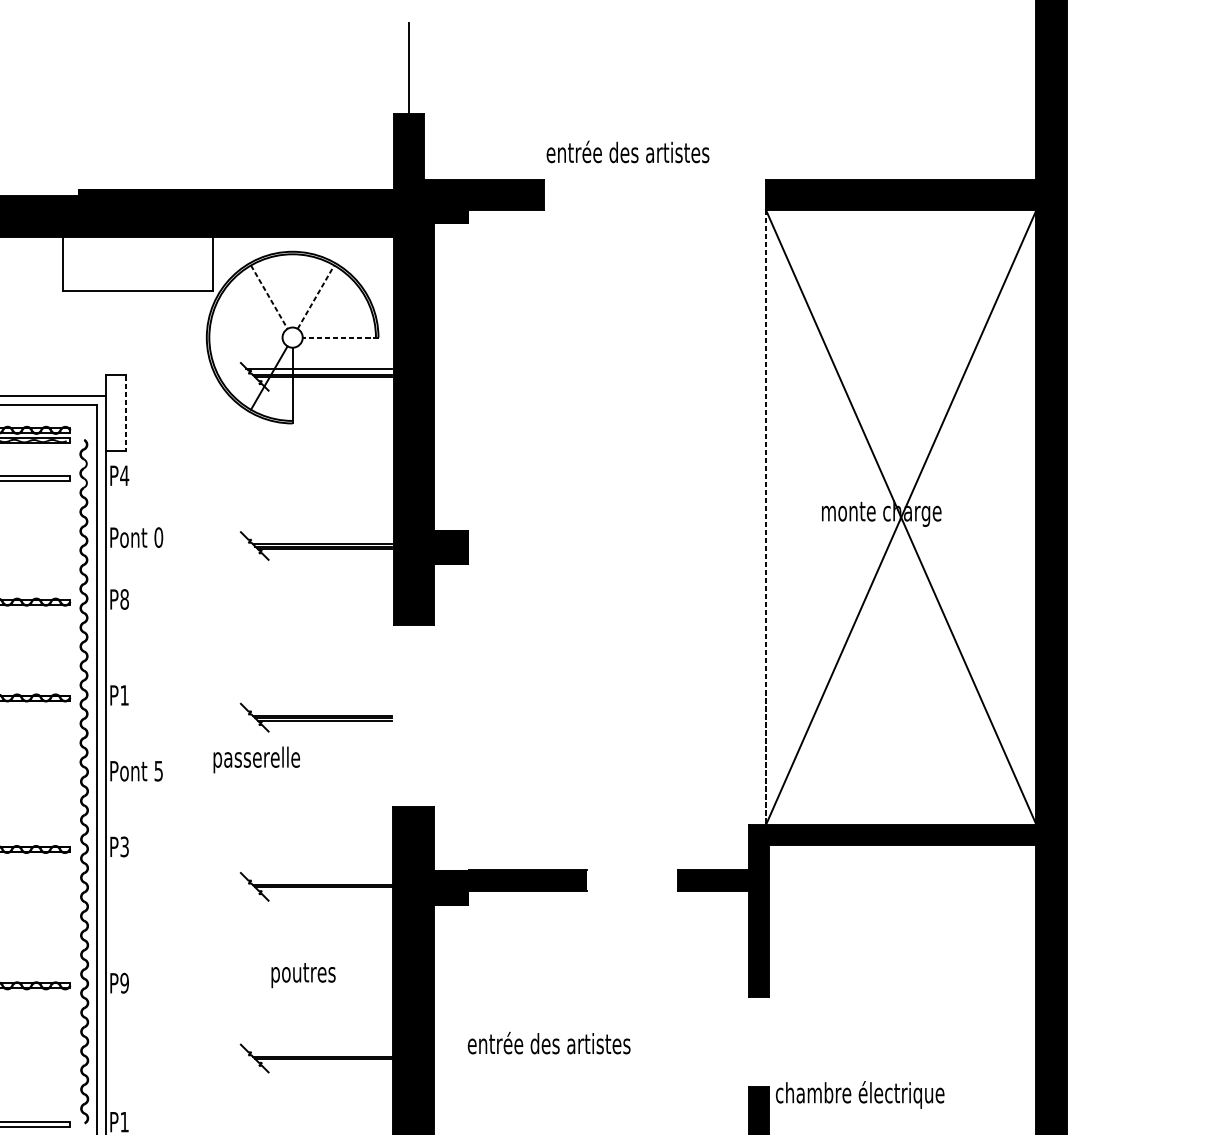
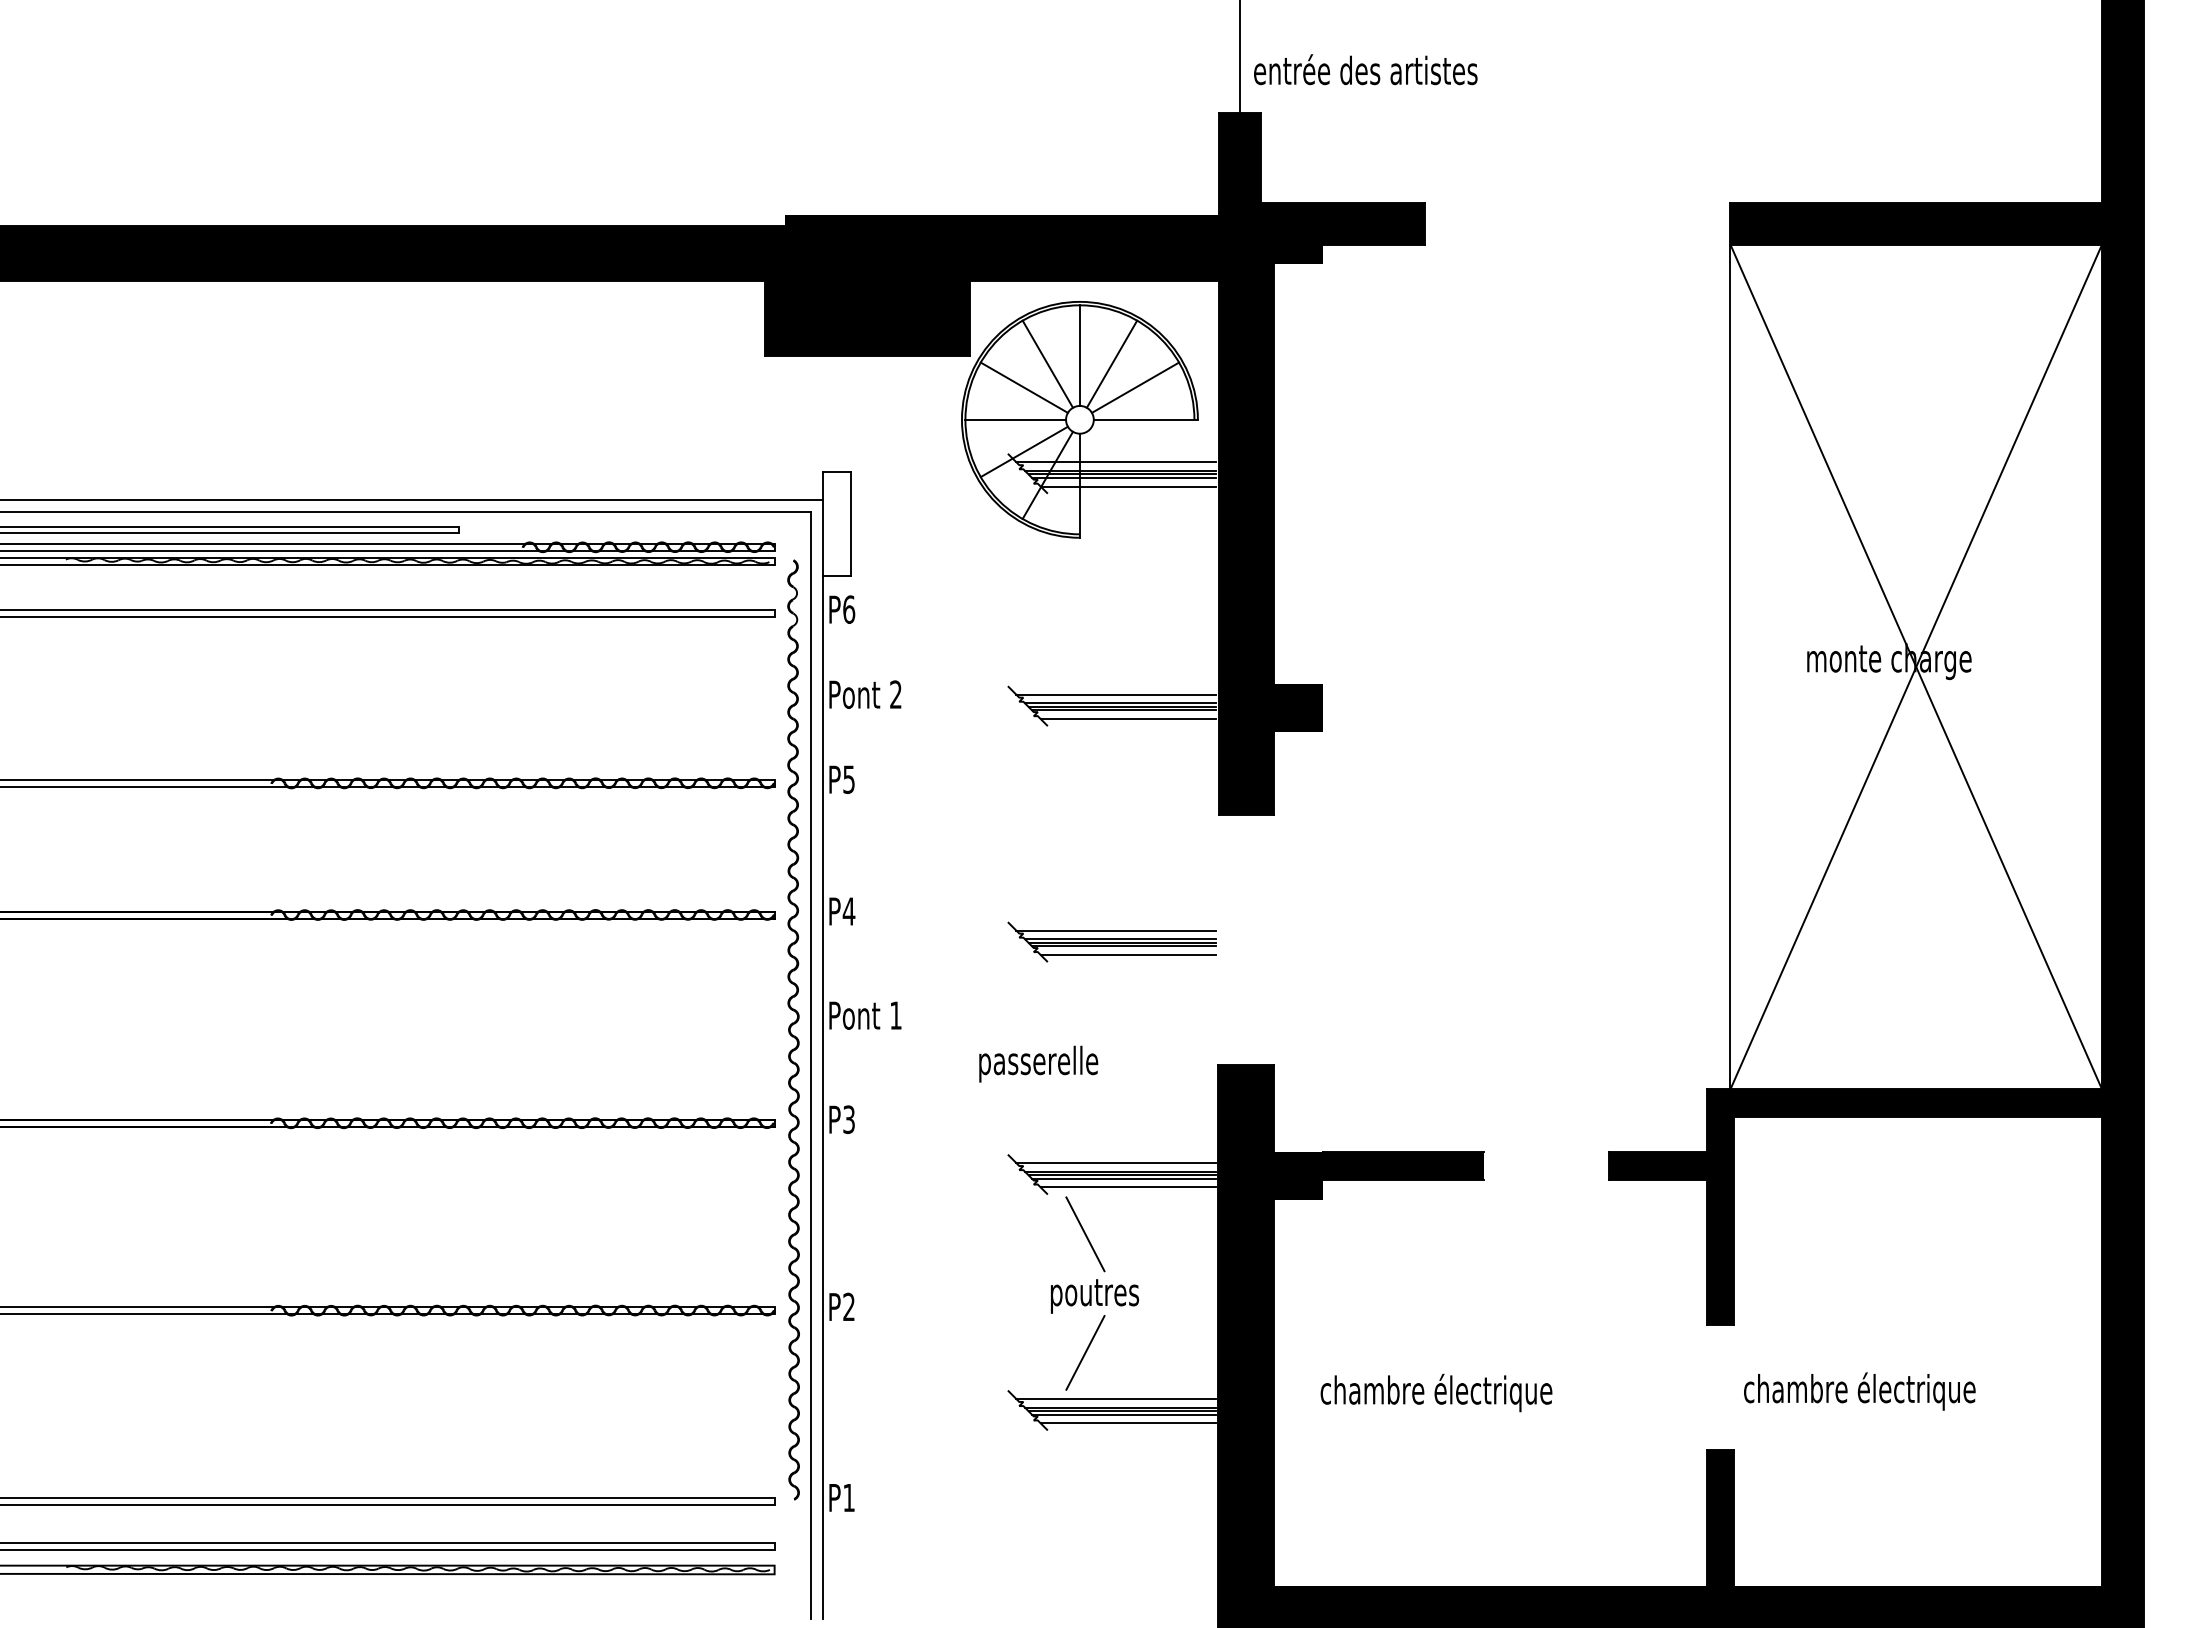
text: (627, 151) -> (1365, 69), moved
fill: (137, 263) -> (866, 318), added
line: (292, 290) -> (1079, 355), added
line: (316, 296) -> (1112, 363), dashed -> solid
line: (269, 297) -> (1048, 364), dashed -> solid
line: (251, 314) -> (1023, 387), added
line: (333, 314) -> (1135, 387), added
line: (245, 337) -> (1015, 419), added
line: (340, 337) -> (1145, 419), dashed -> solid
line: (251, 360) -> (1023, 451), added
line: (324, 379) -> (1123, 477), added
line: (327, 386) -> (1127, 486), added
line: (125, 413) -> (850, 524), dashed -> solid
text: (124, 475) -> (848, 609), P4 -> P6
line: (766, 517) -> (1730, 667), dashed -> solid
text: (158, 537) -> (895, 694), 0 -> 2
line: (318, 537) -> (1115, 694), added
line: (327, 555) -> (1127, 719), added
text: (124, 599) -> (849, 779), P8 -> P5
text: (124, 695) -> (848, 911), P1 -> P4
line: (318, 709) -> (1115, 930), added
line: (327, 727) -> (1127, 955), added
text: (256, 759) -> (1038, 1063), moved
text: (158, 771) -> (895, 1015), 5 -> 1
line: (318, 878) -> (1115, 1163), added
line: (324, 889) -> (1123, 1178), added
line: (327, 896) -> (1127, 1187), added
line: (296, 930) -> (1085, 1234), added
text: (124, 982) -> (849, 1306), P9 -> P2
line: (296, 1016) -> (1085, 1352), added
text: (552, 1045) -> (1437, 1392), entrée des artistes -> chambre électrique
line: (318, 1050) -> (1115, 1399), added
line: (324, 1061) -> (1123, 1414), added
line: (327, 1067) -> (1127, 1423), added
text: (859, 1094) -> (1859, 1391), moved

